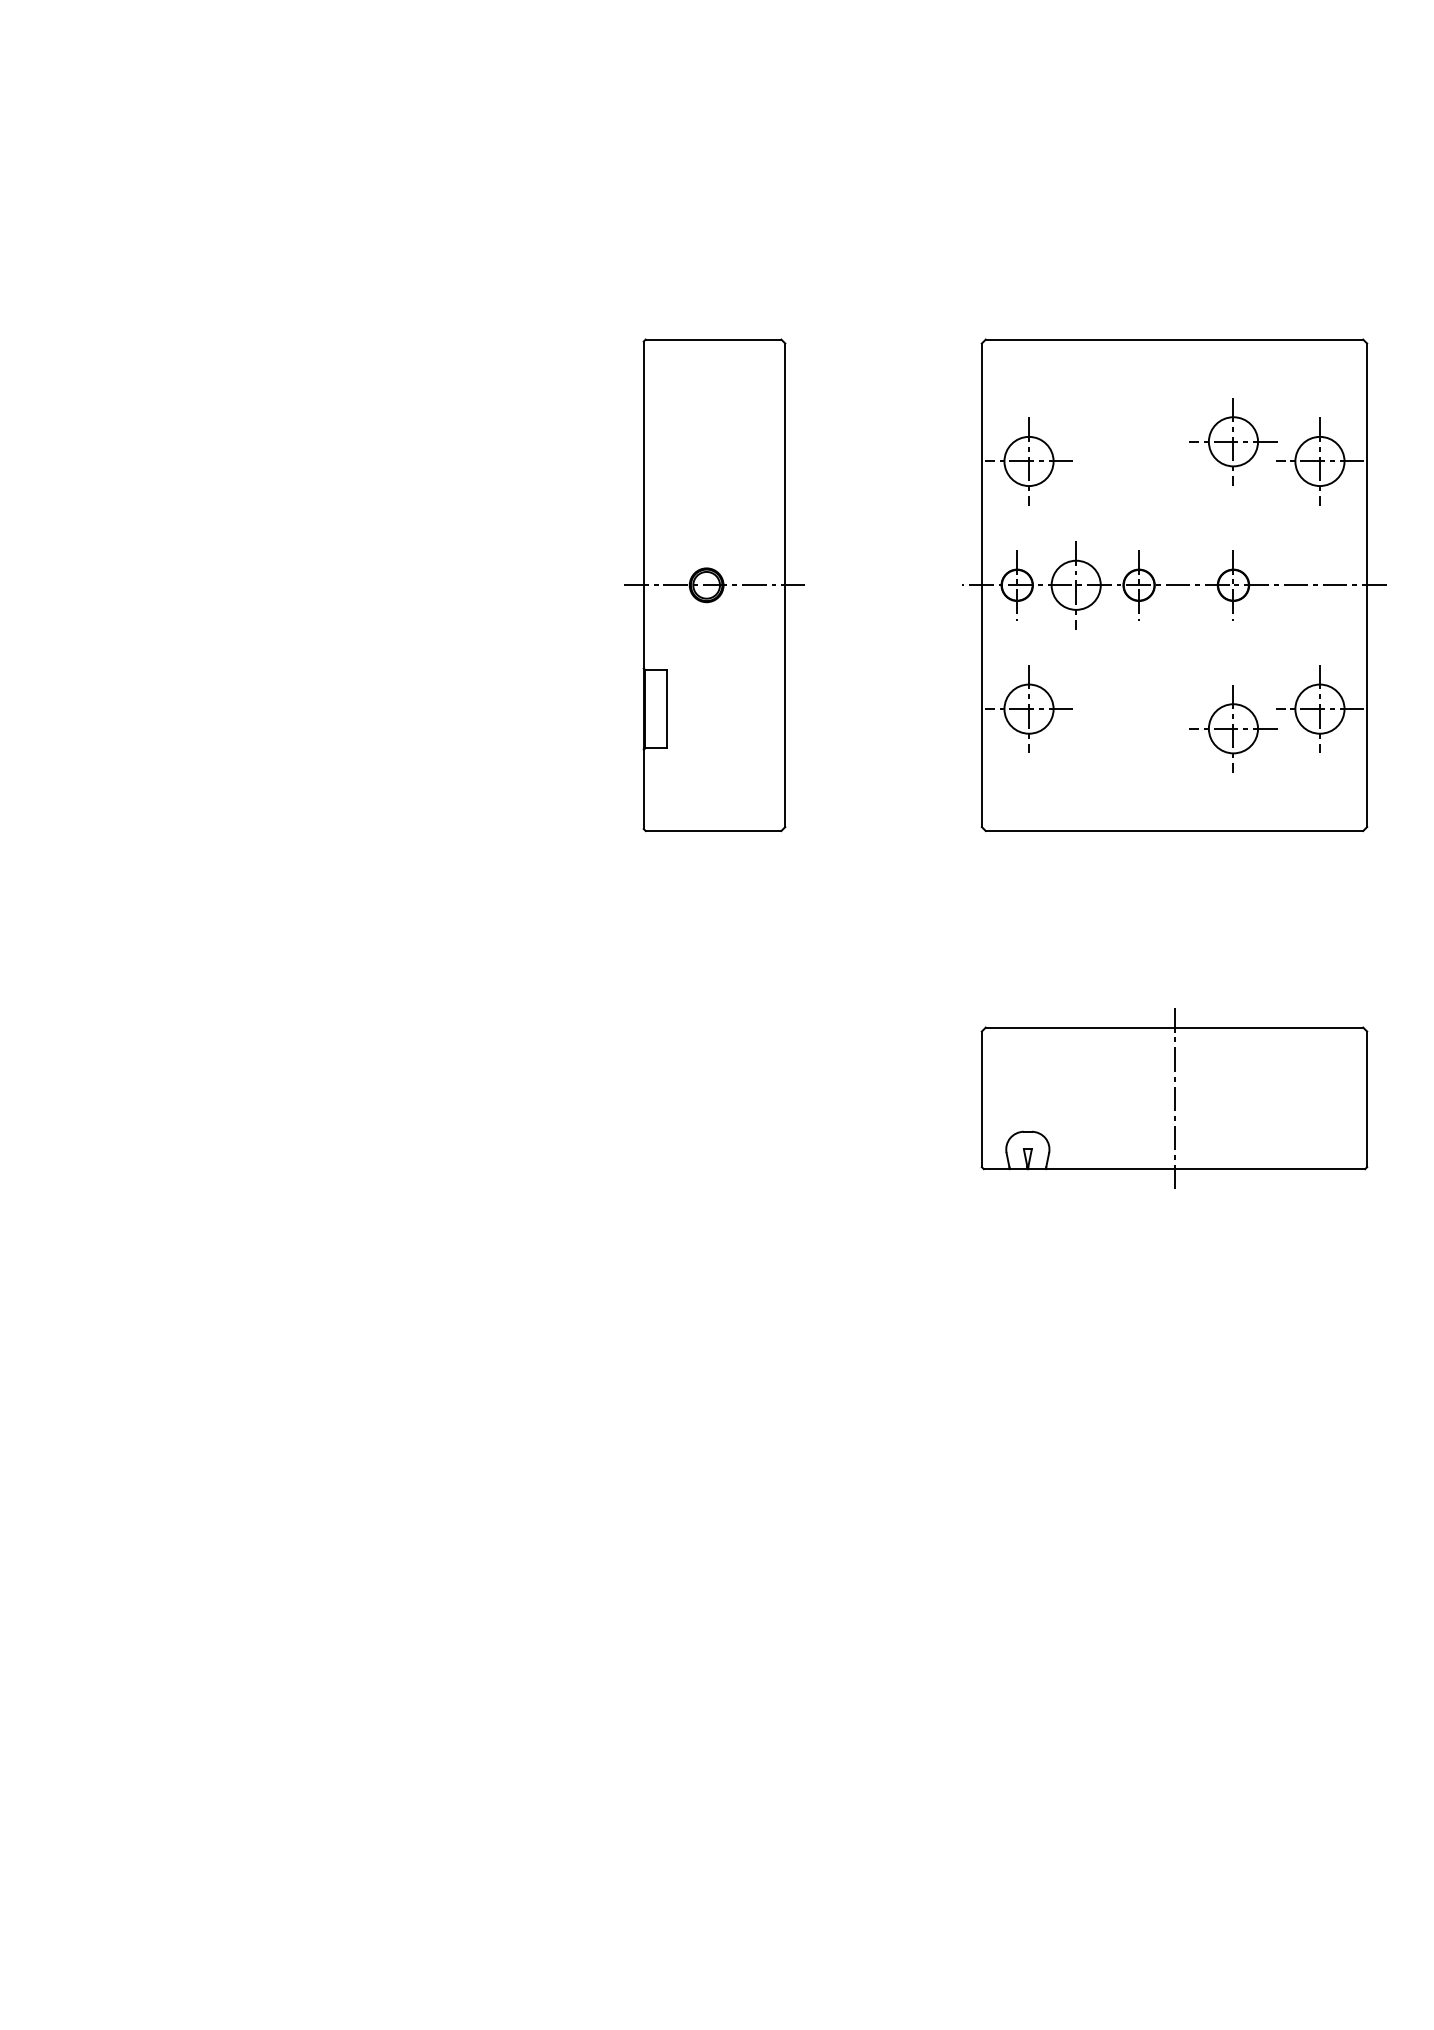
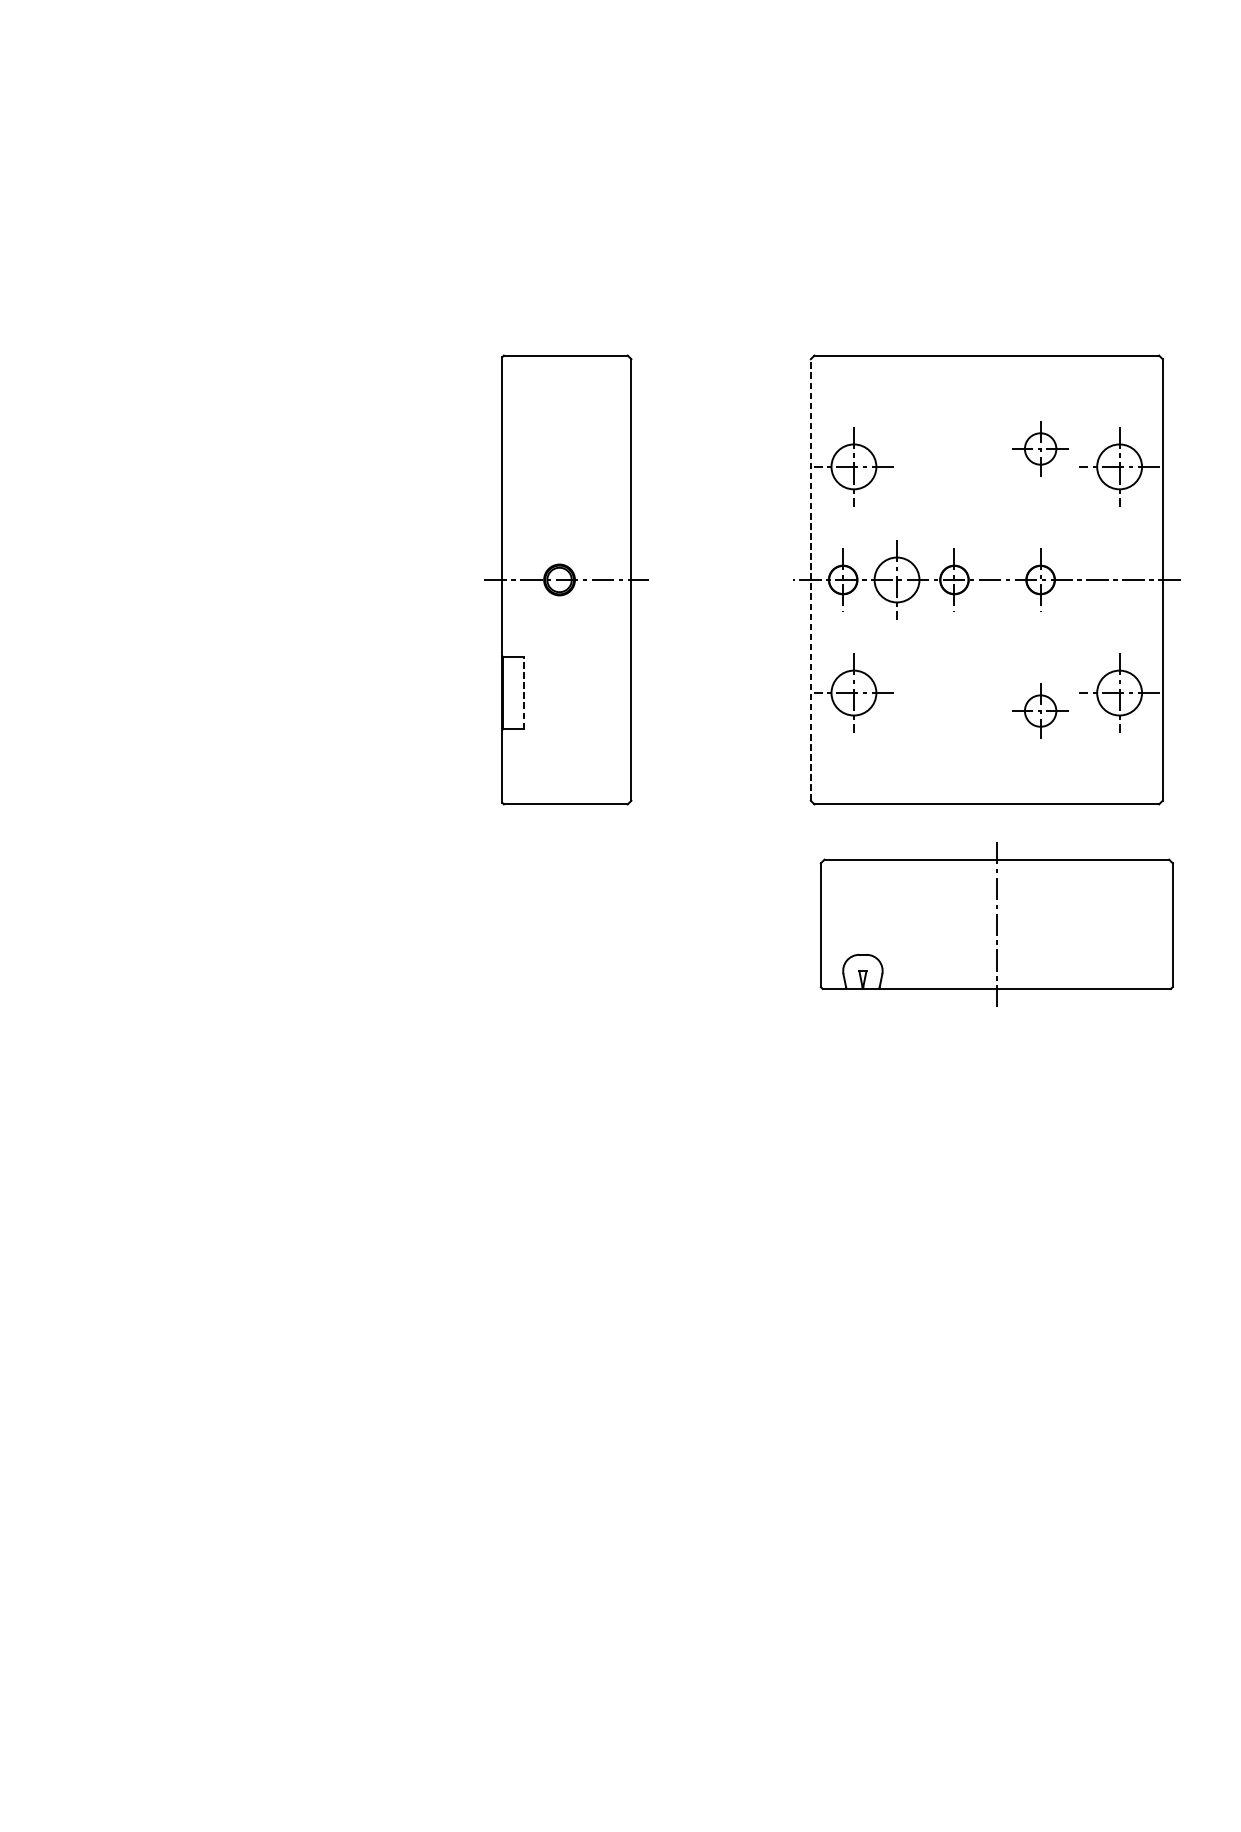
part: (1233, 441) -> (1040, 448), size x0.7
line: (981, 585) -> (810, 580), solid -> dashed
line: (667, 708) -> (523, 692), solid -> dashed
part: (1233, 728) -> (1040, 710), size x0.7
part: (1174, 1098) -> (996, 924), moved

